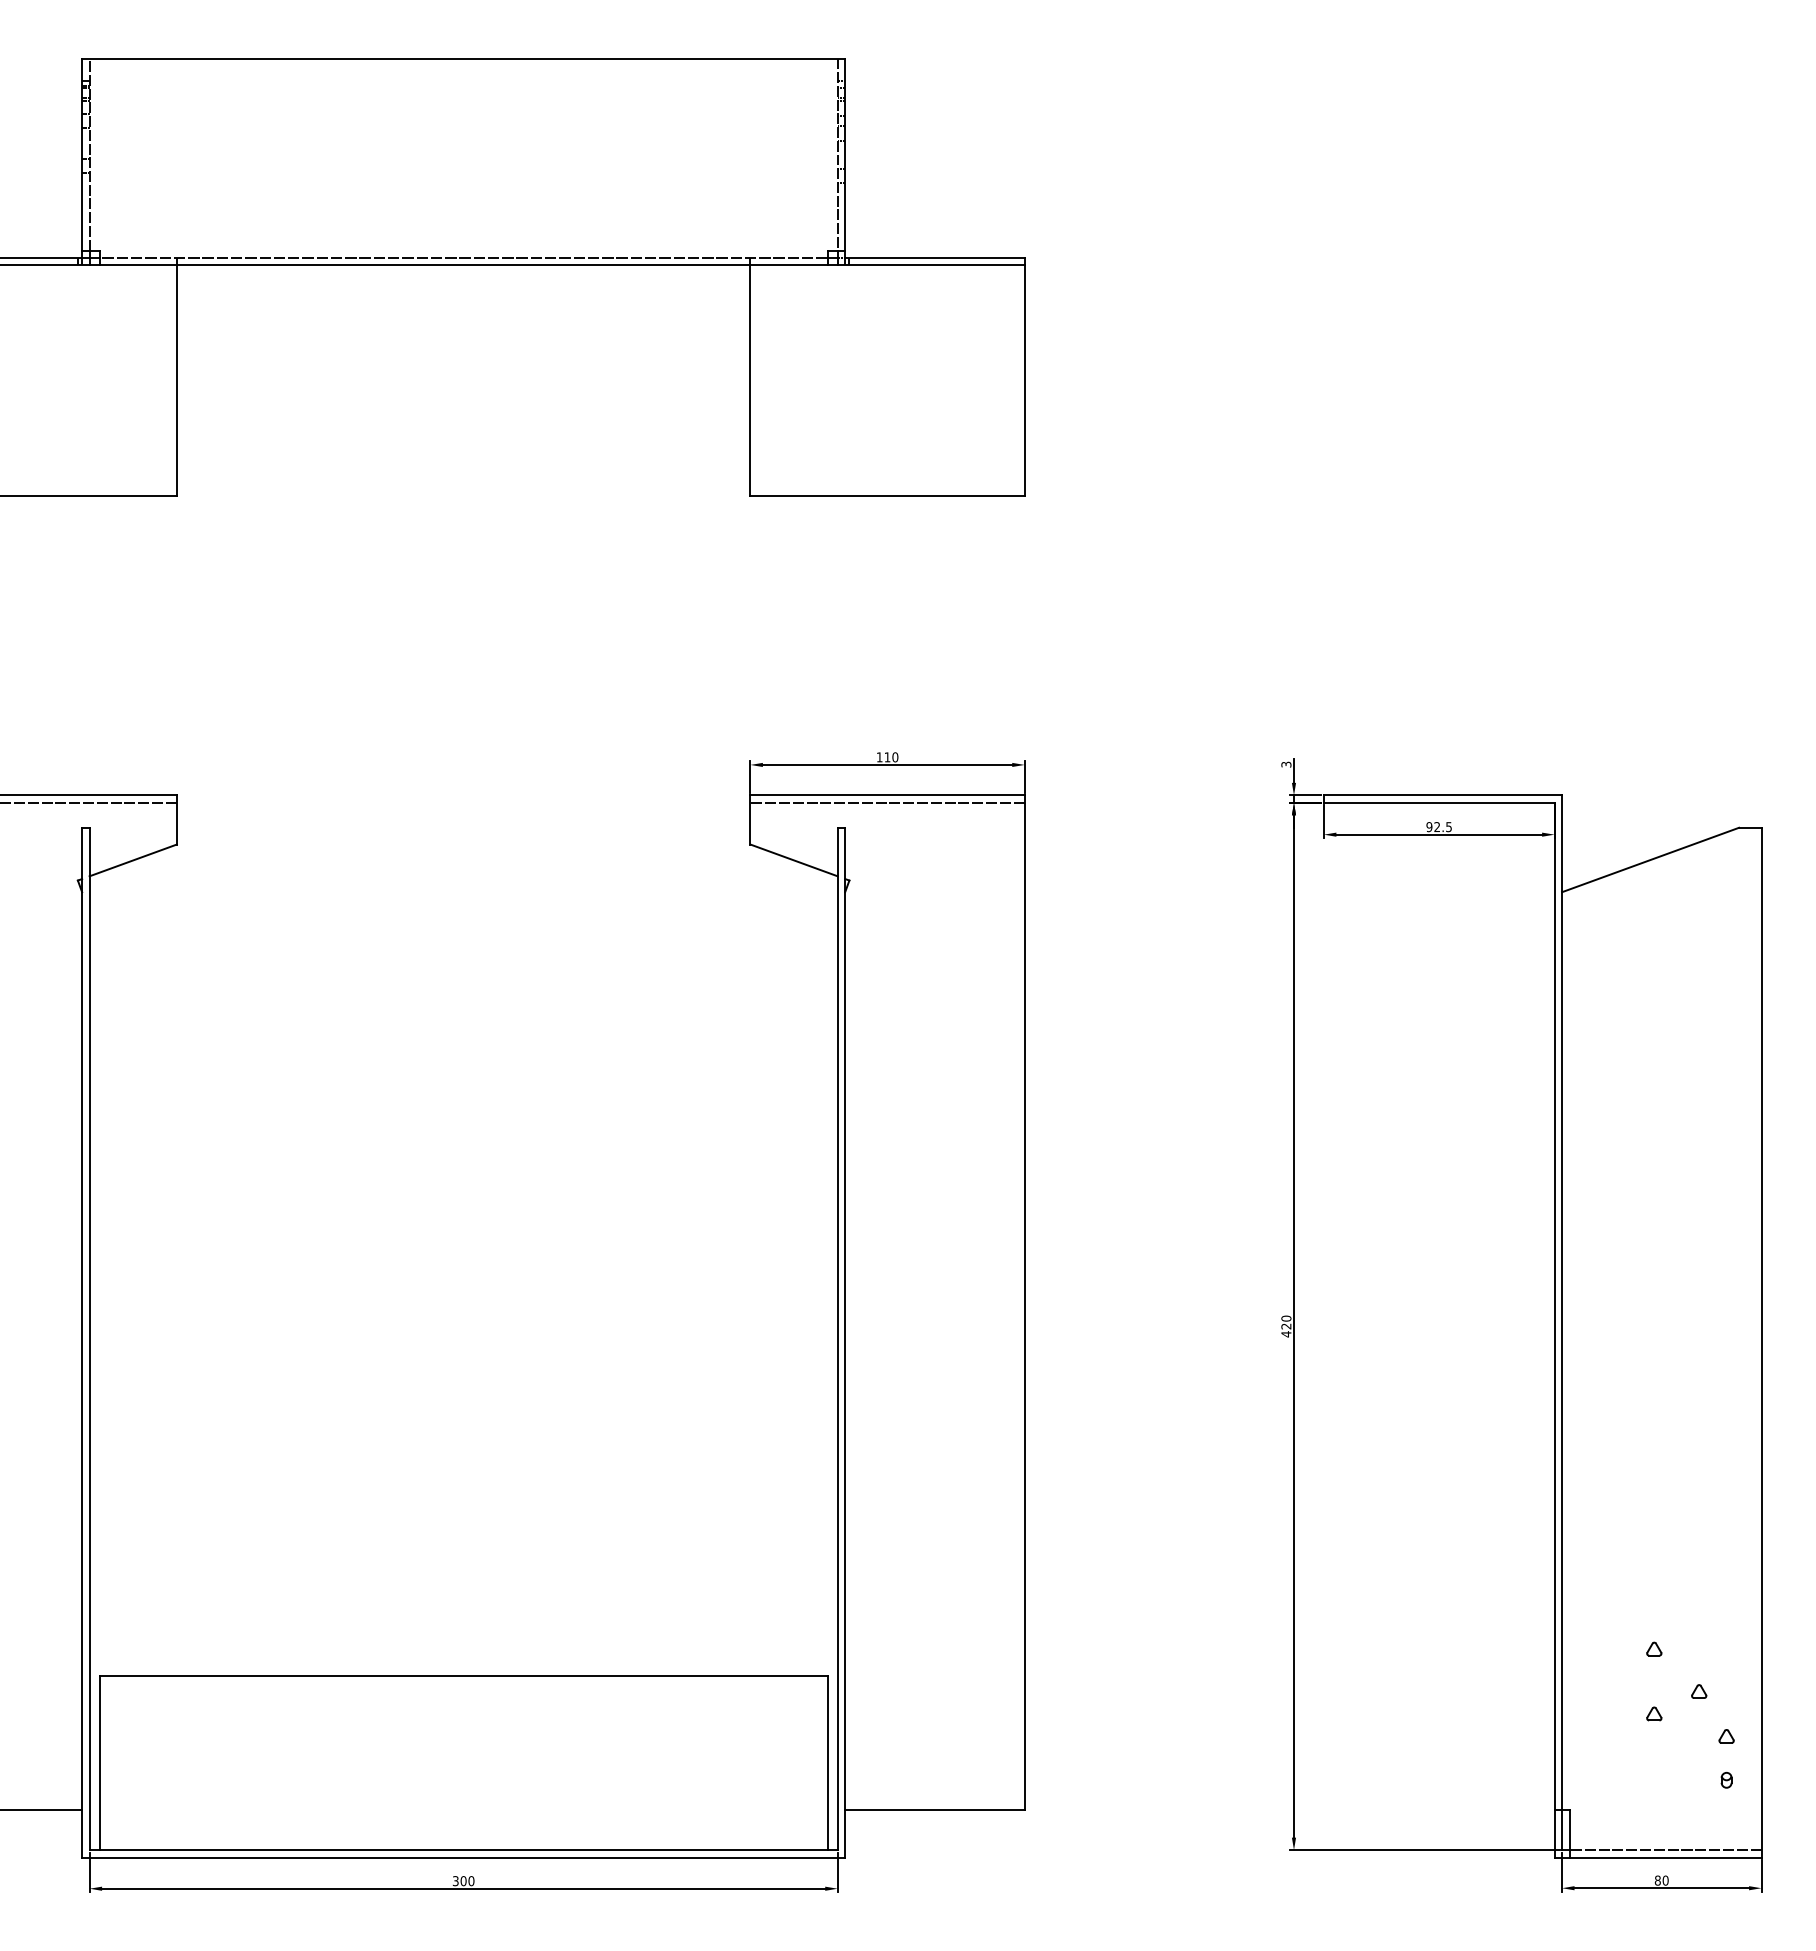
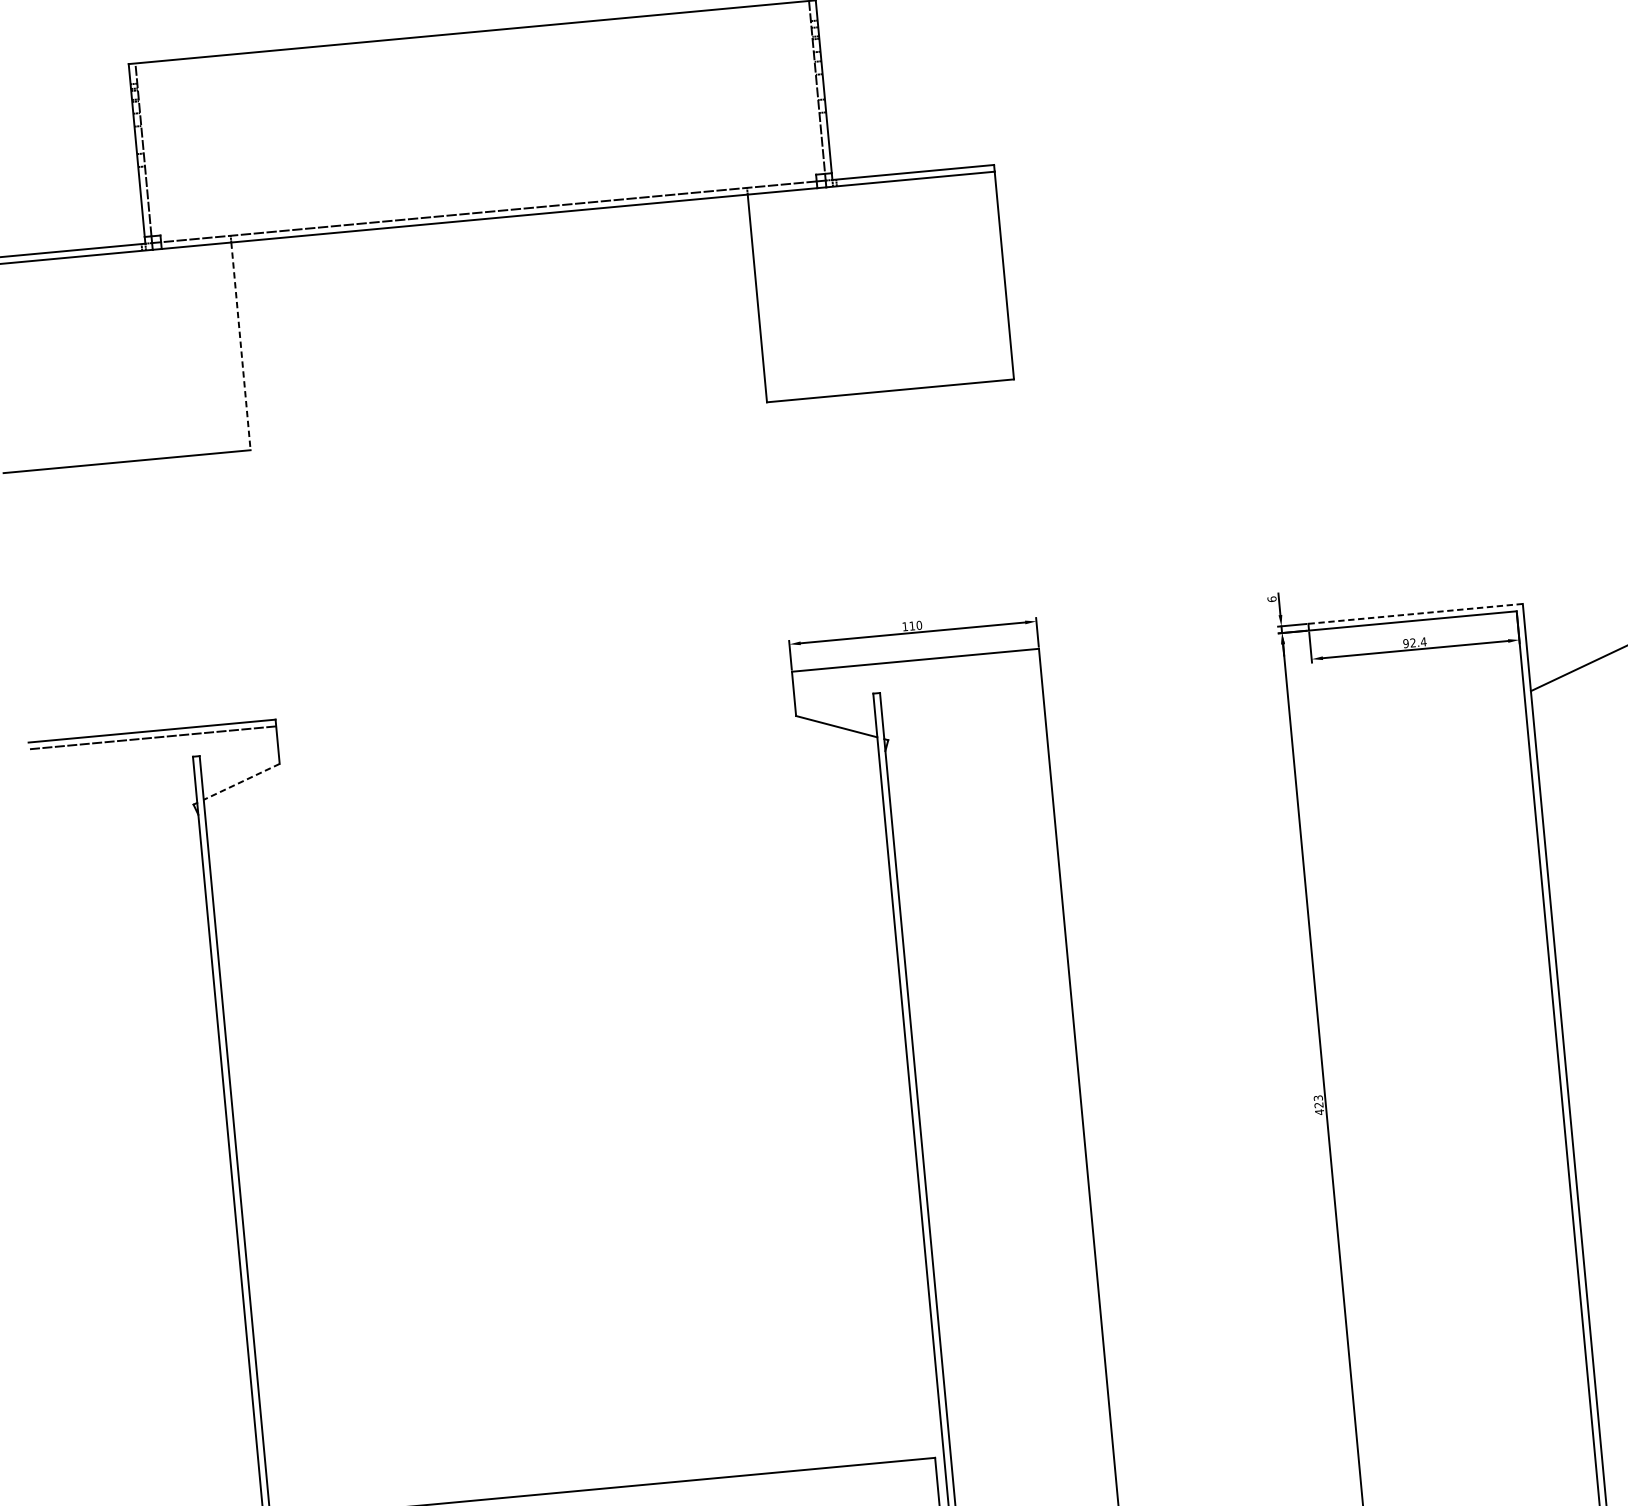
line: (176, 381) -> (240, 347), solid -> dashed
text: (1286, 764) -> (1272, 599), 3 -> 6
line: (1442, 795) -> (1415, 614), solid -> dashed
line: (887, 802) -> (916, 666), removed
text: (1448, 827) -> (1423, 642), 92.5 -> 92.4
line: (132, 860) -> (241, 782), solid -> dashed
text: (1286, 1318) -> (1318, 1098), 420 -> 423

